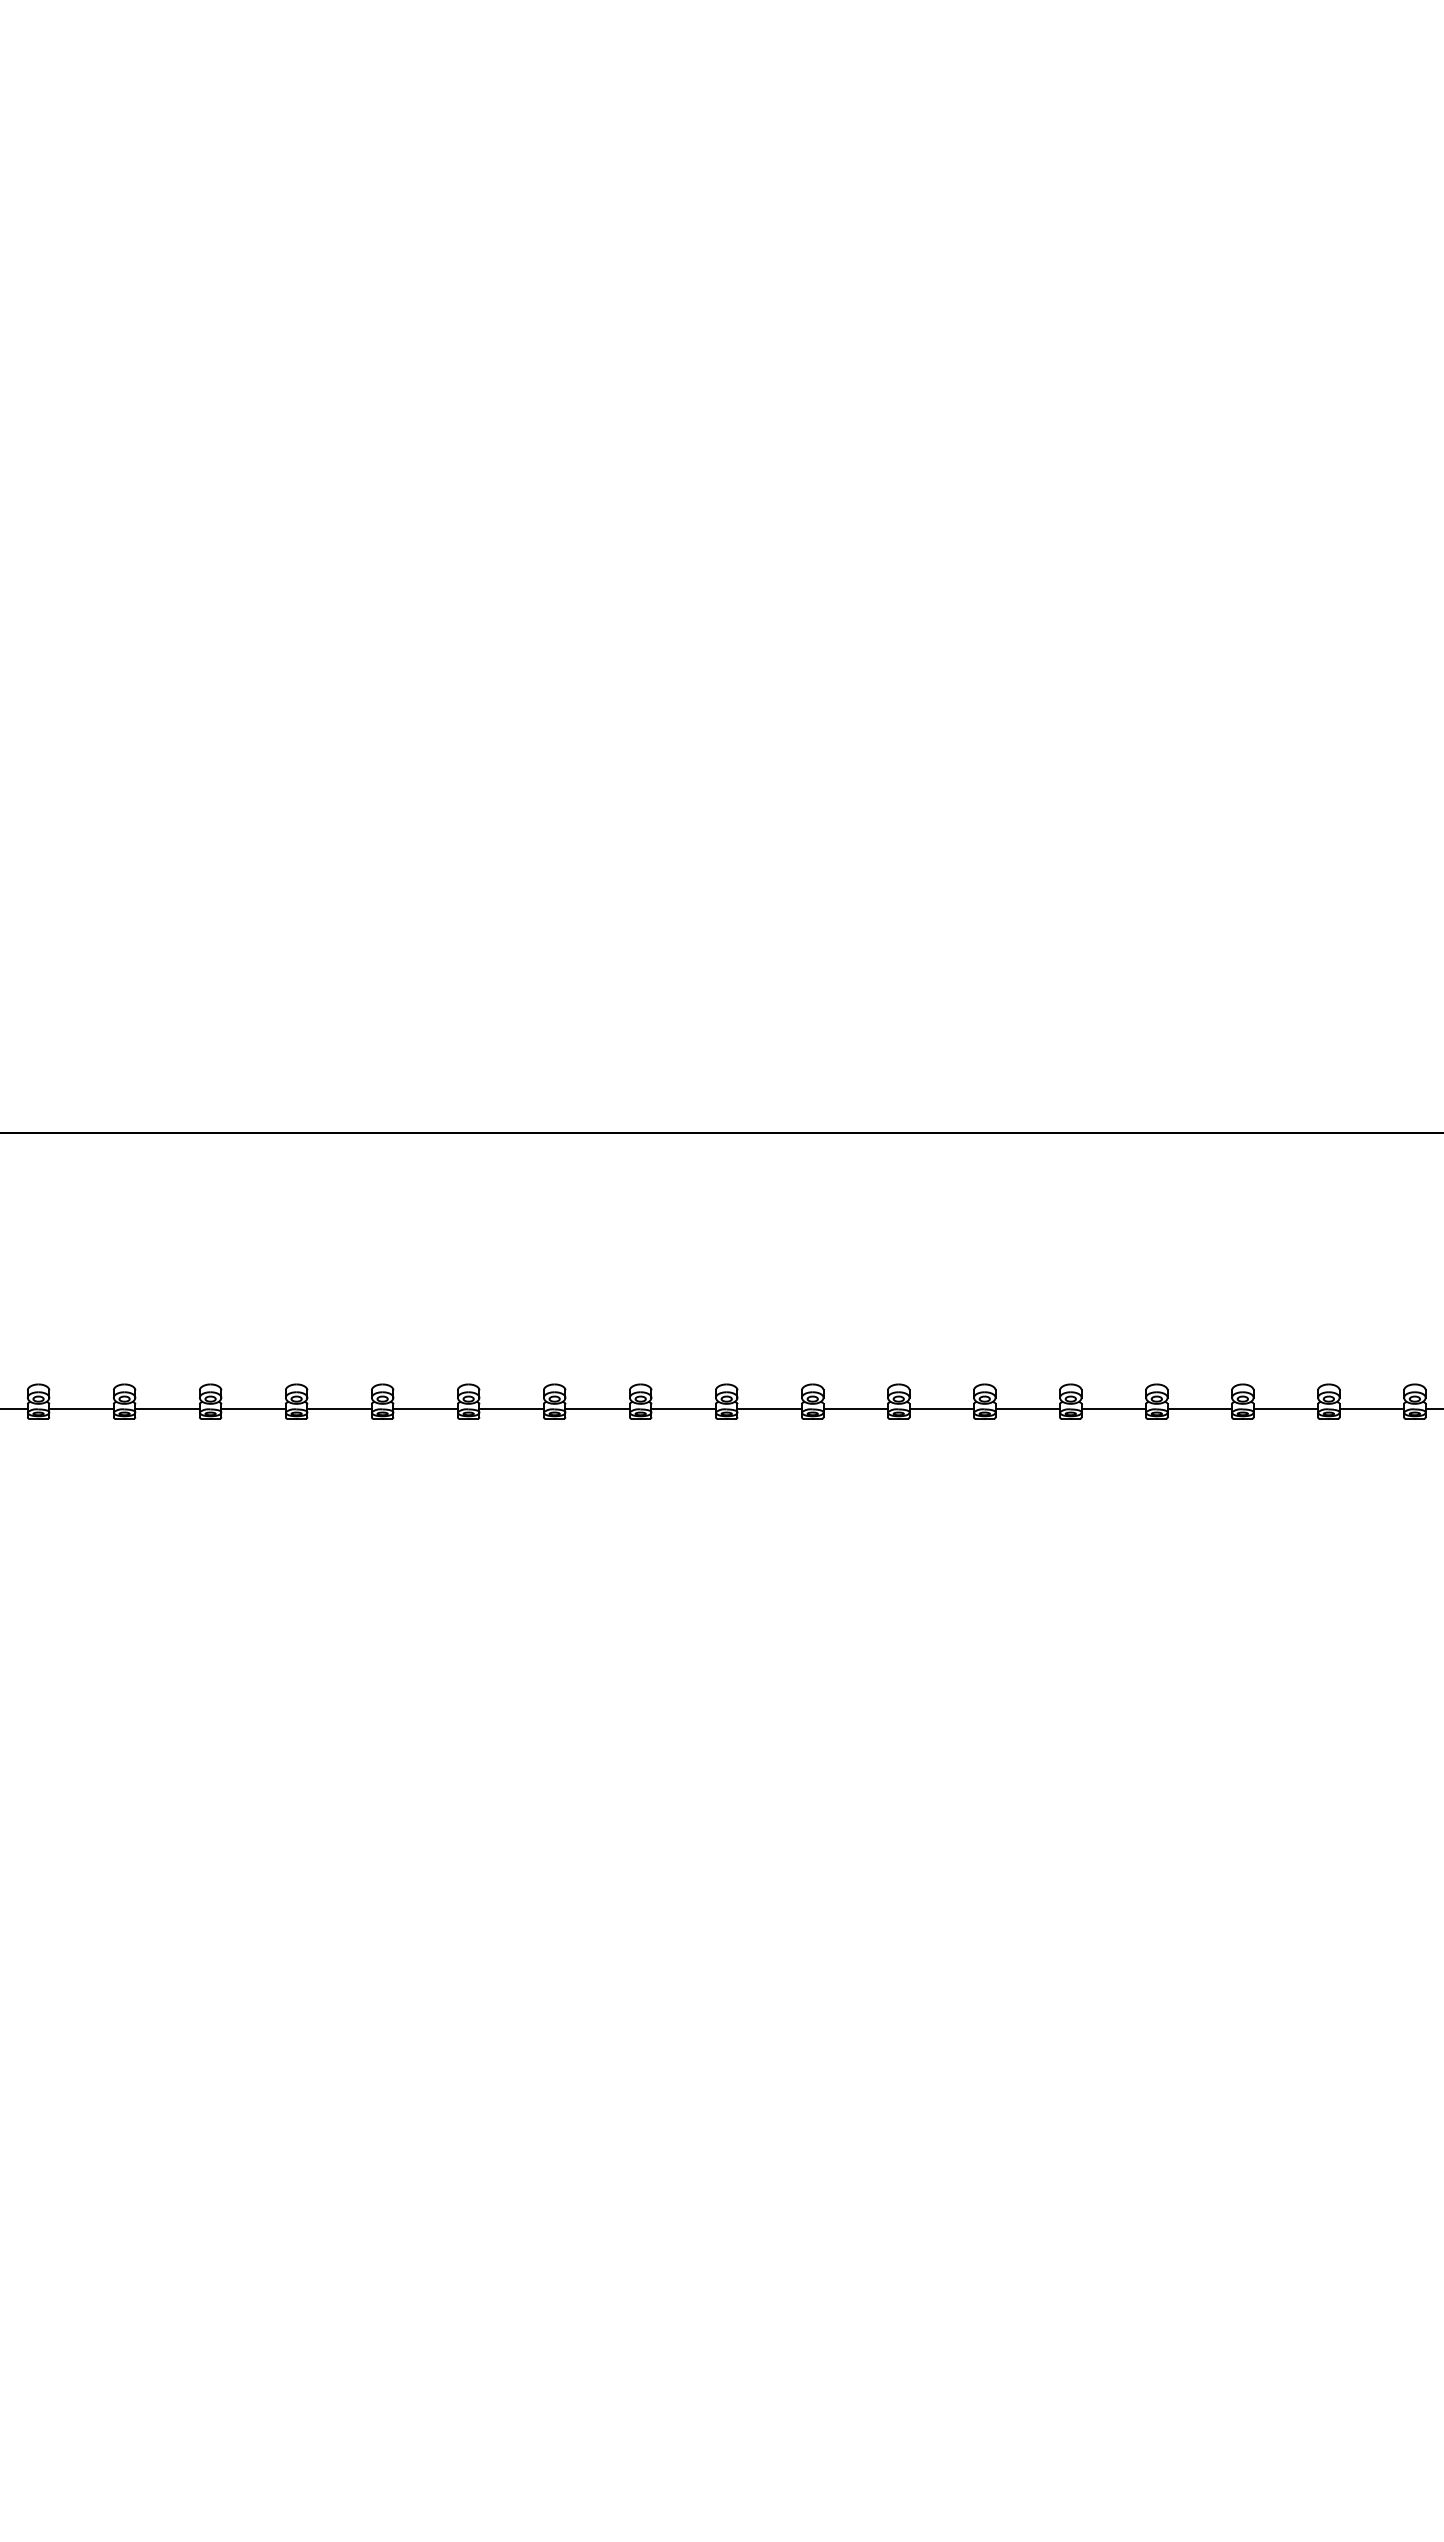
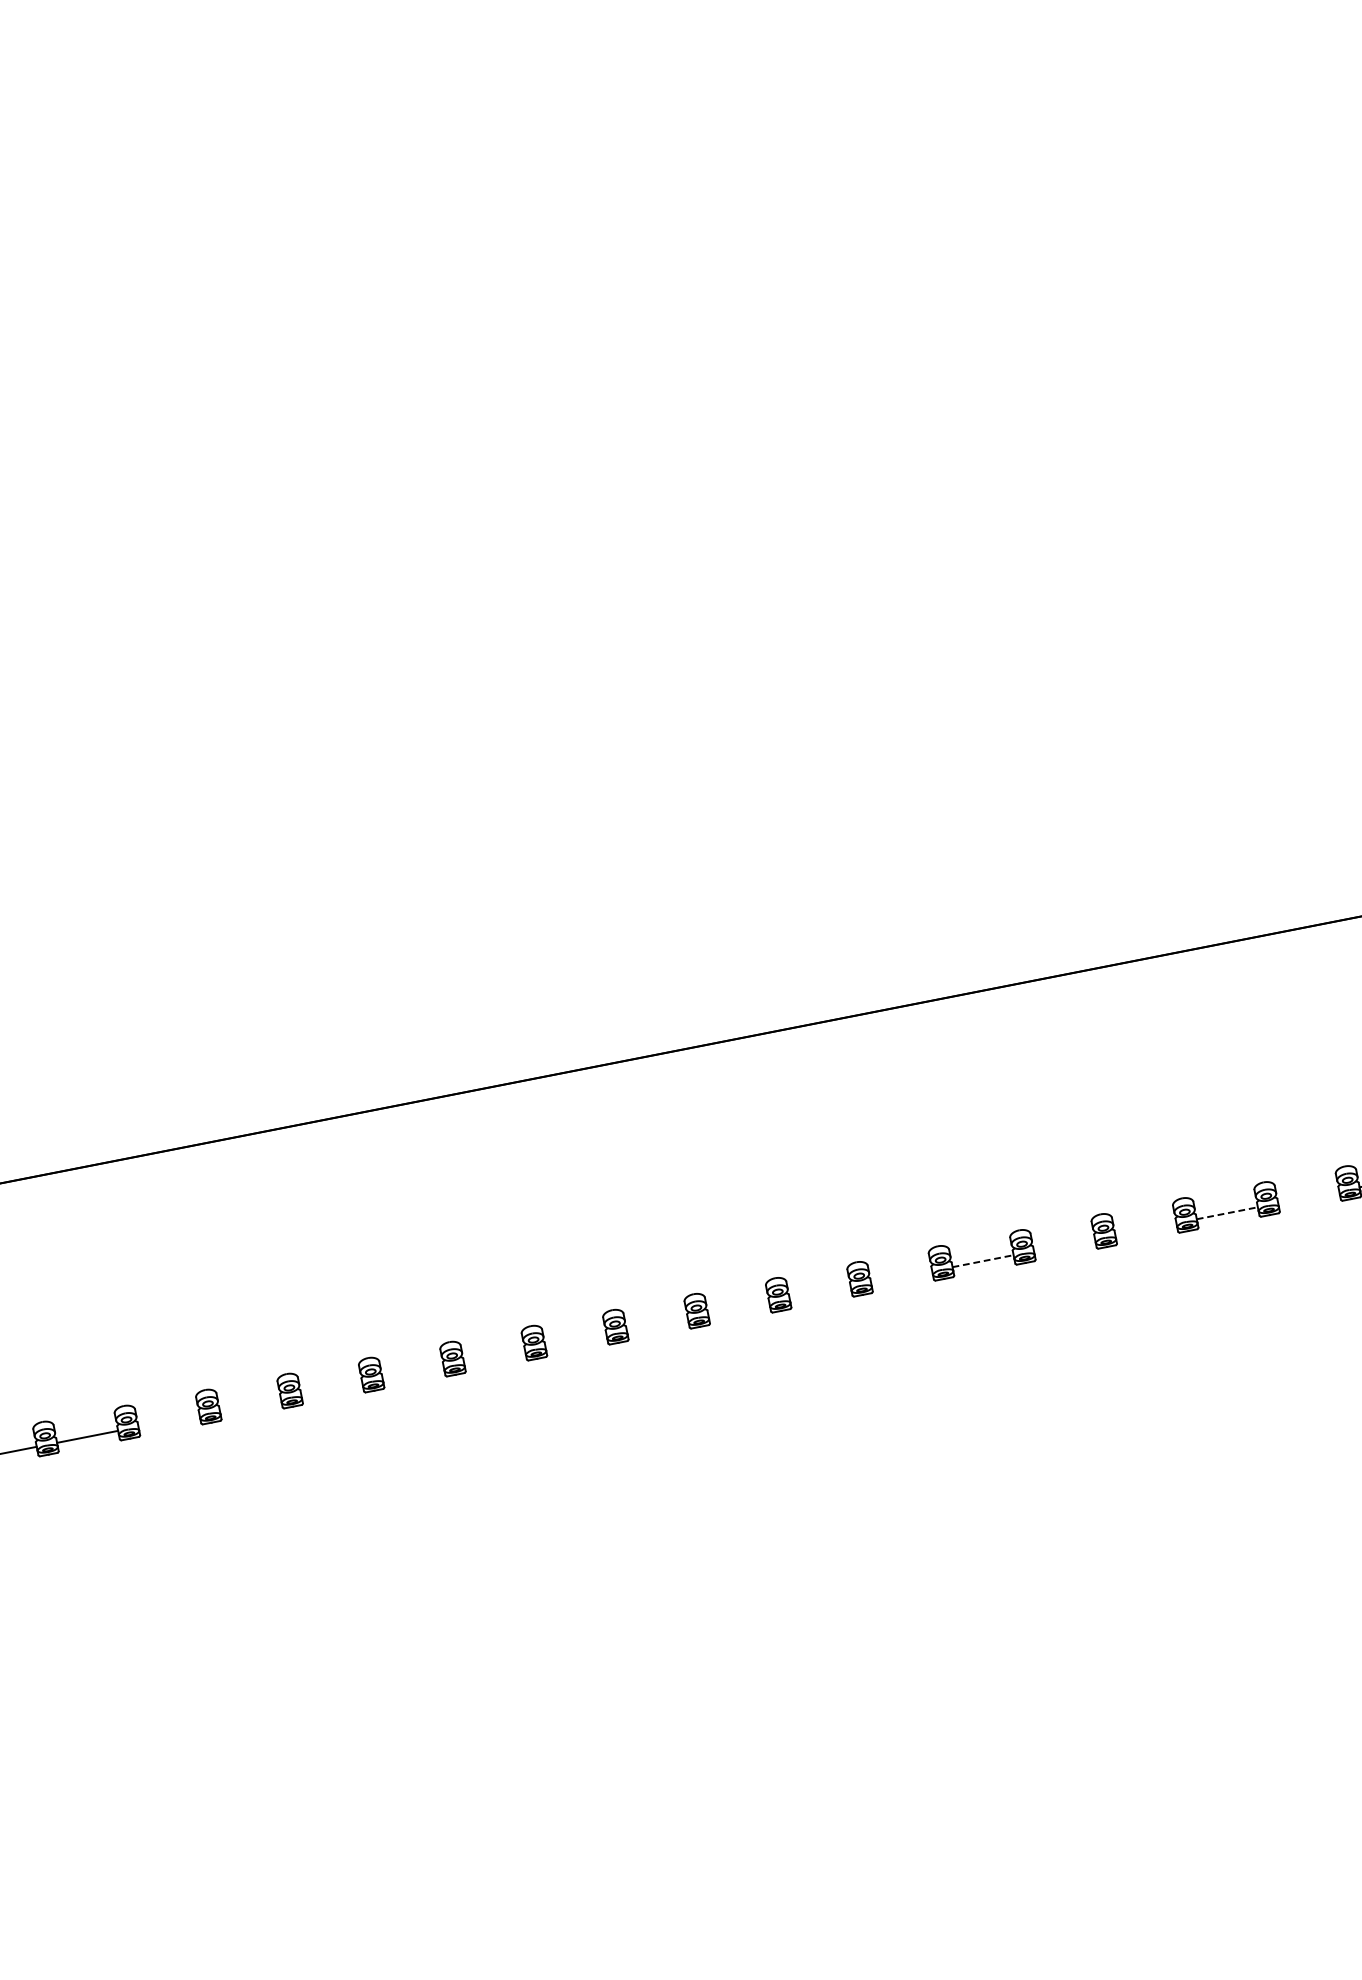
line: (81, 1408) -> (168, 1420), removed
line: (167, 1408) -> (250, 1404), removed
line: (253, 1408) -> (331, 1388), removed
line: (339, 1408) -> (413, 1372), removed
line: (425, 1408) -> (494, 1356), removed
line: (511, 1408) -> (575, 1340), removed
line: (597, 1408) -> (657, 1324), removed
line: (683, 1408) -> (738, 1309), removed
line: (769, 1408) -> (820, 1293), removed
line: (855, 1408) -> (901, 1277), removed
line: (942, 1408) -> (983, 1260), solid -> dashed
line: (1027, 1408) -> (1064, 1245), removed
line: (1113, 1408) -> (1145, 1229), removed
line: (1200, 1408) -> (1227, 1213), solid -> dashed
line: (1285, 1408) -> (1308, 1197), removed

